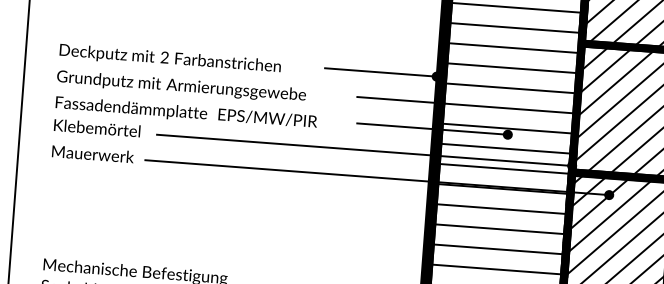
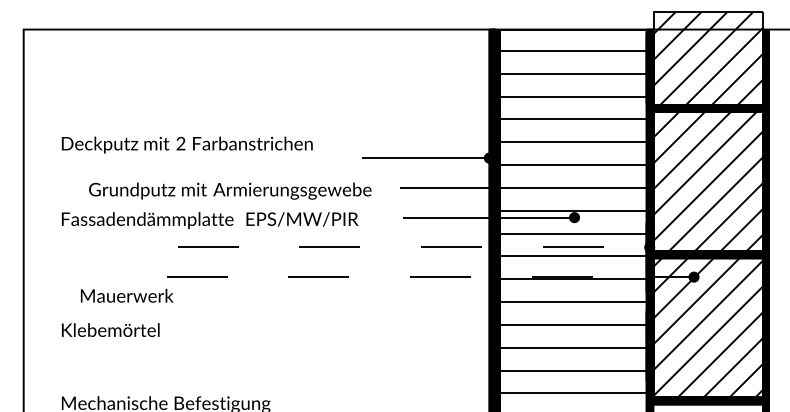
text: (170, 58) -> (187, 144), moved
text: (181, 86) -> (230, 190), moved
text: (97, 127) -> (110, 329), moved
line: (362, 150) -> (411, 247), solid -> dashed
text: (93, 153) -> (127, 295), moved
line: (376, 177) -> (429, 277), solid -> dashed

